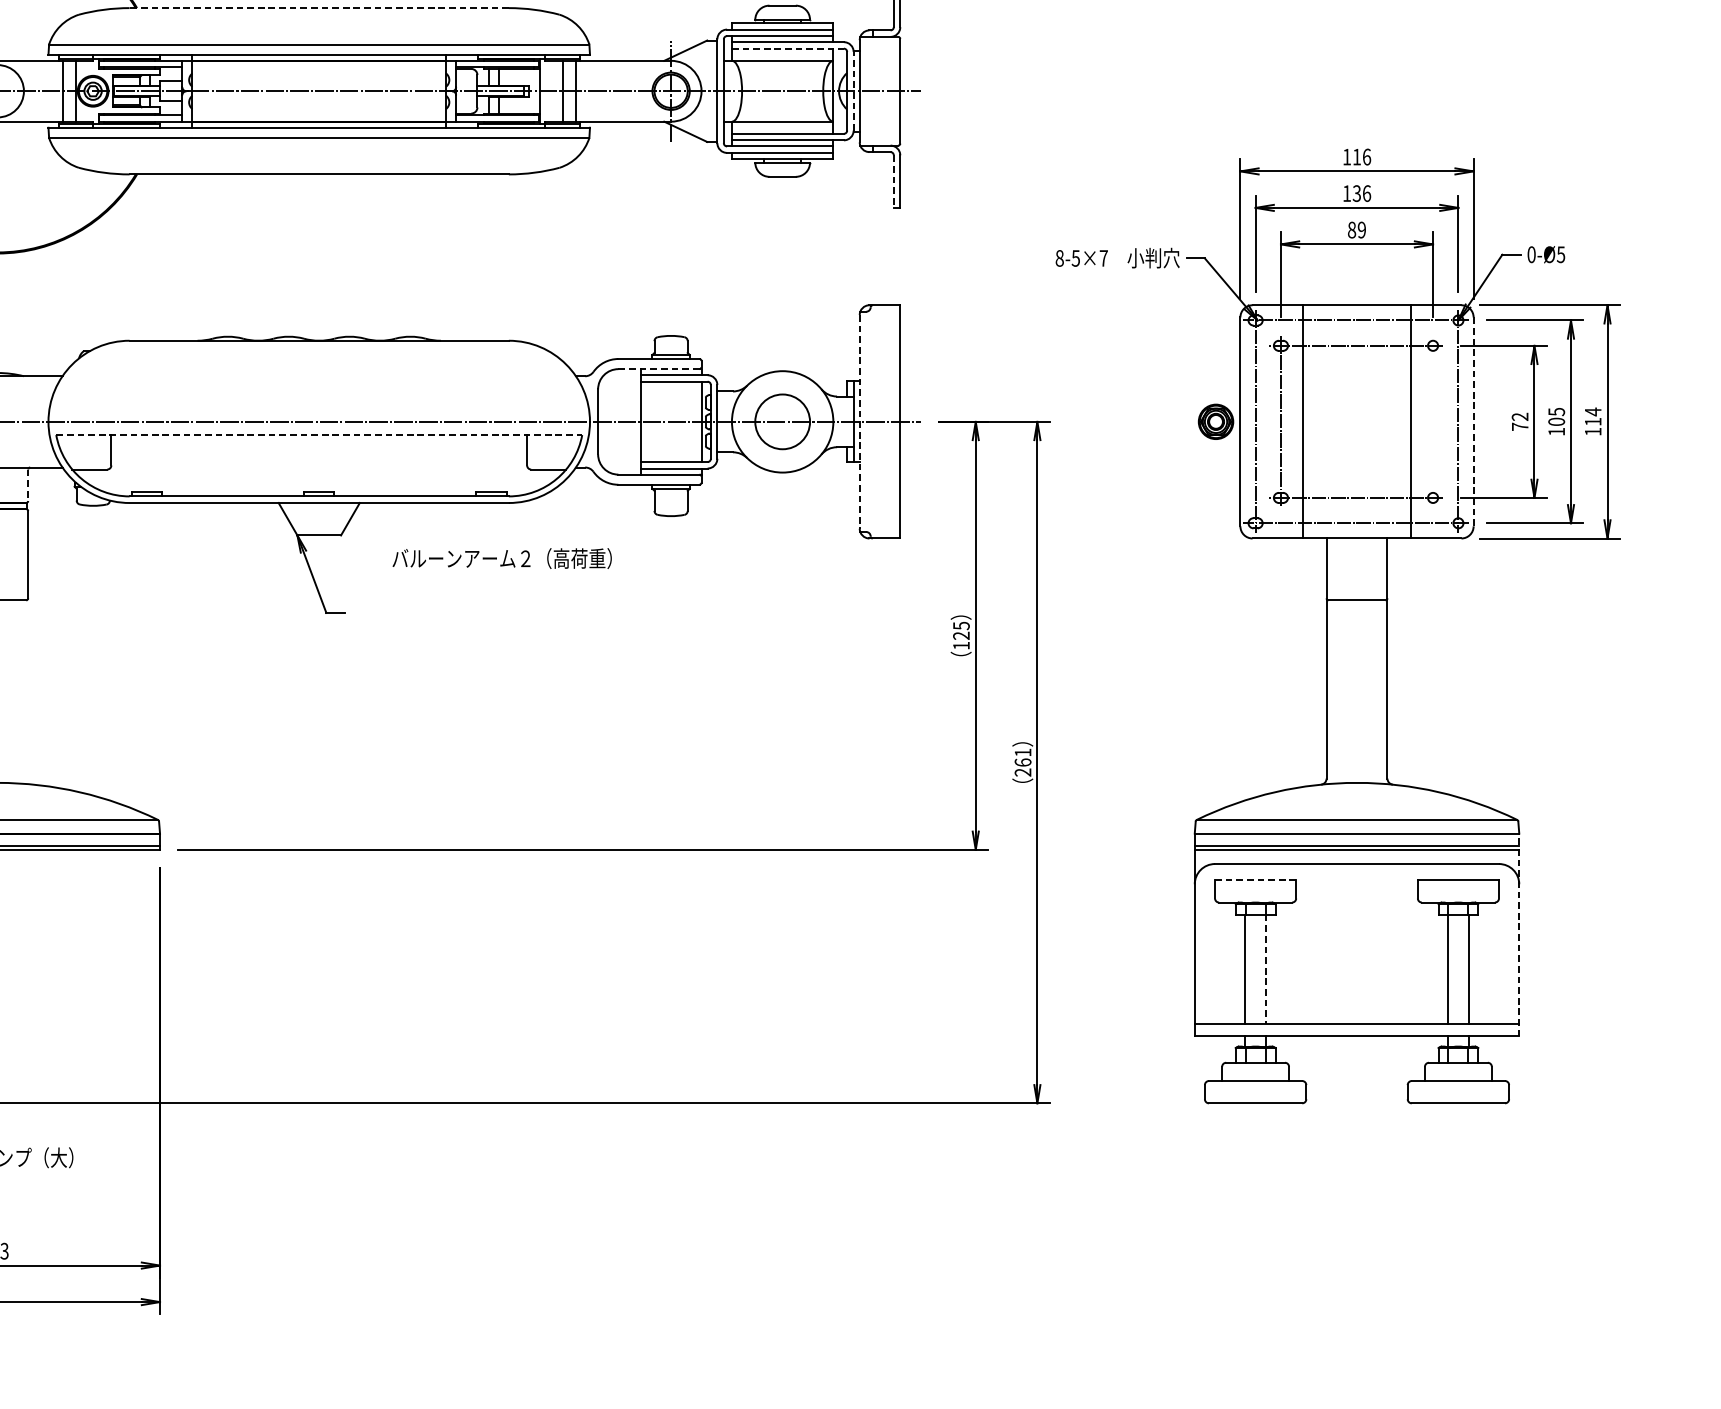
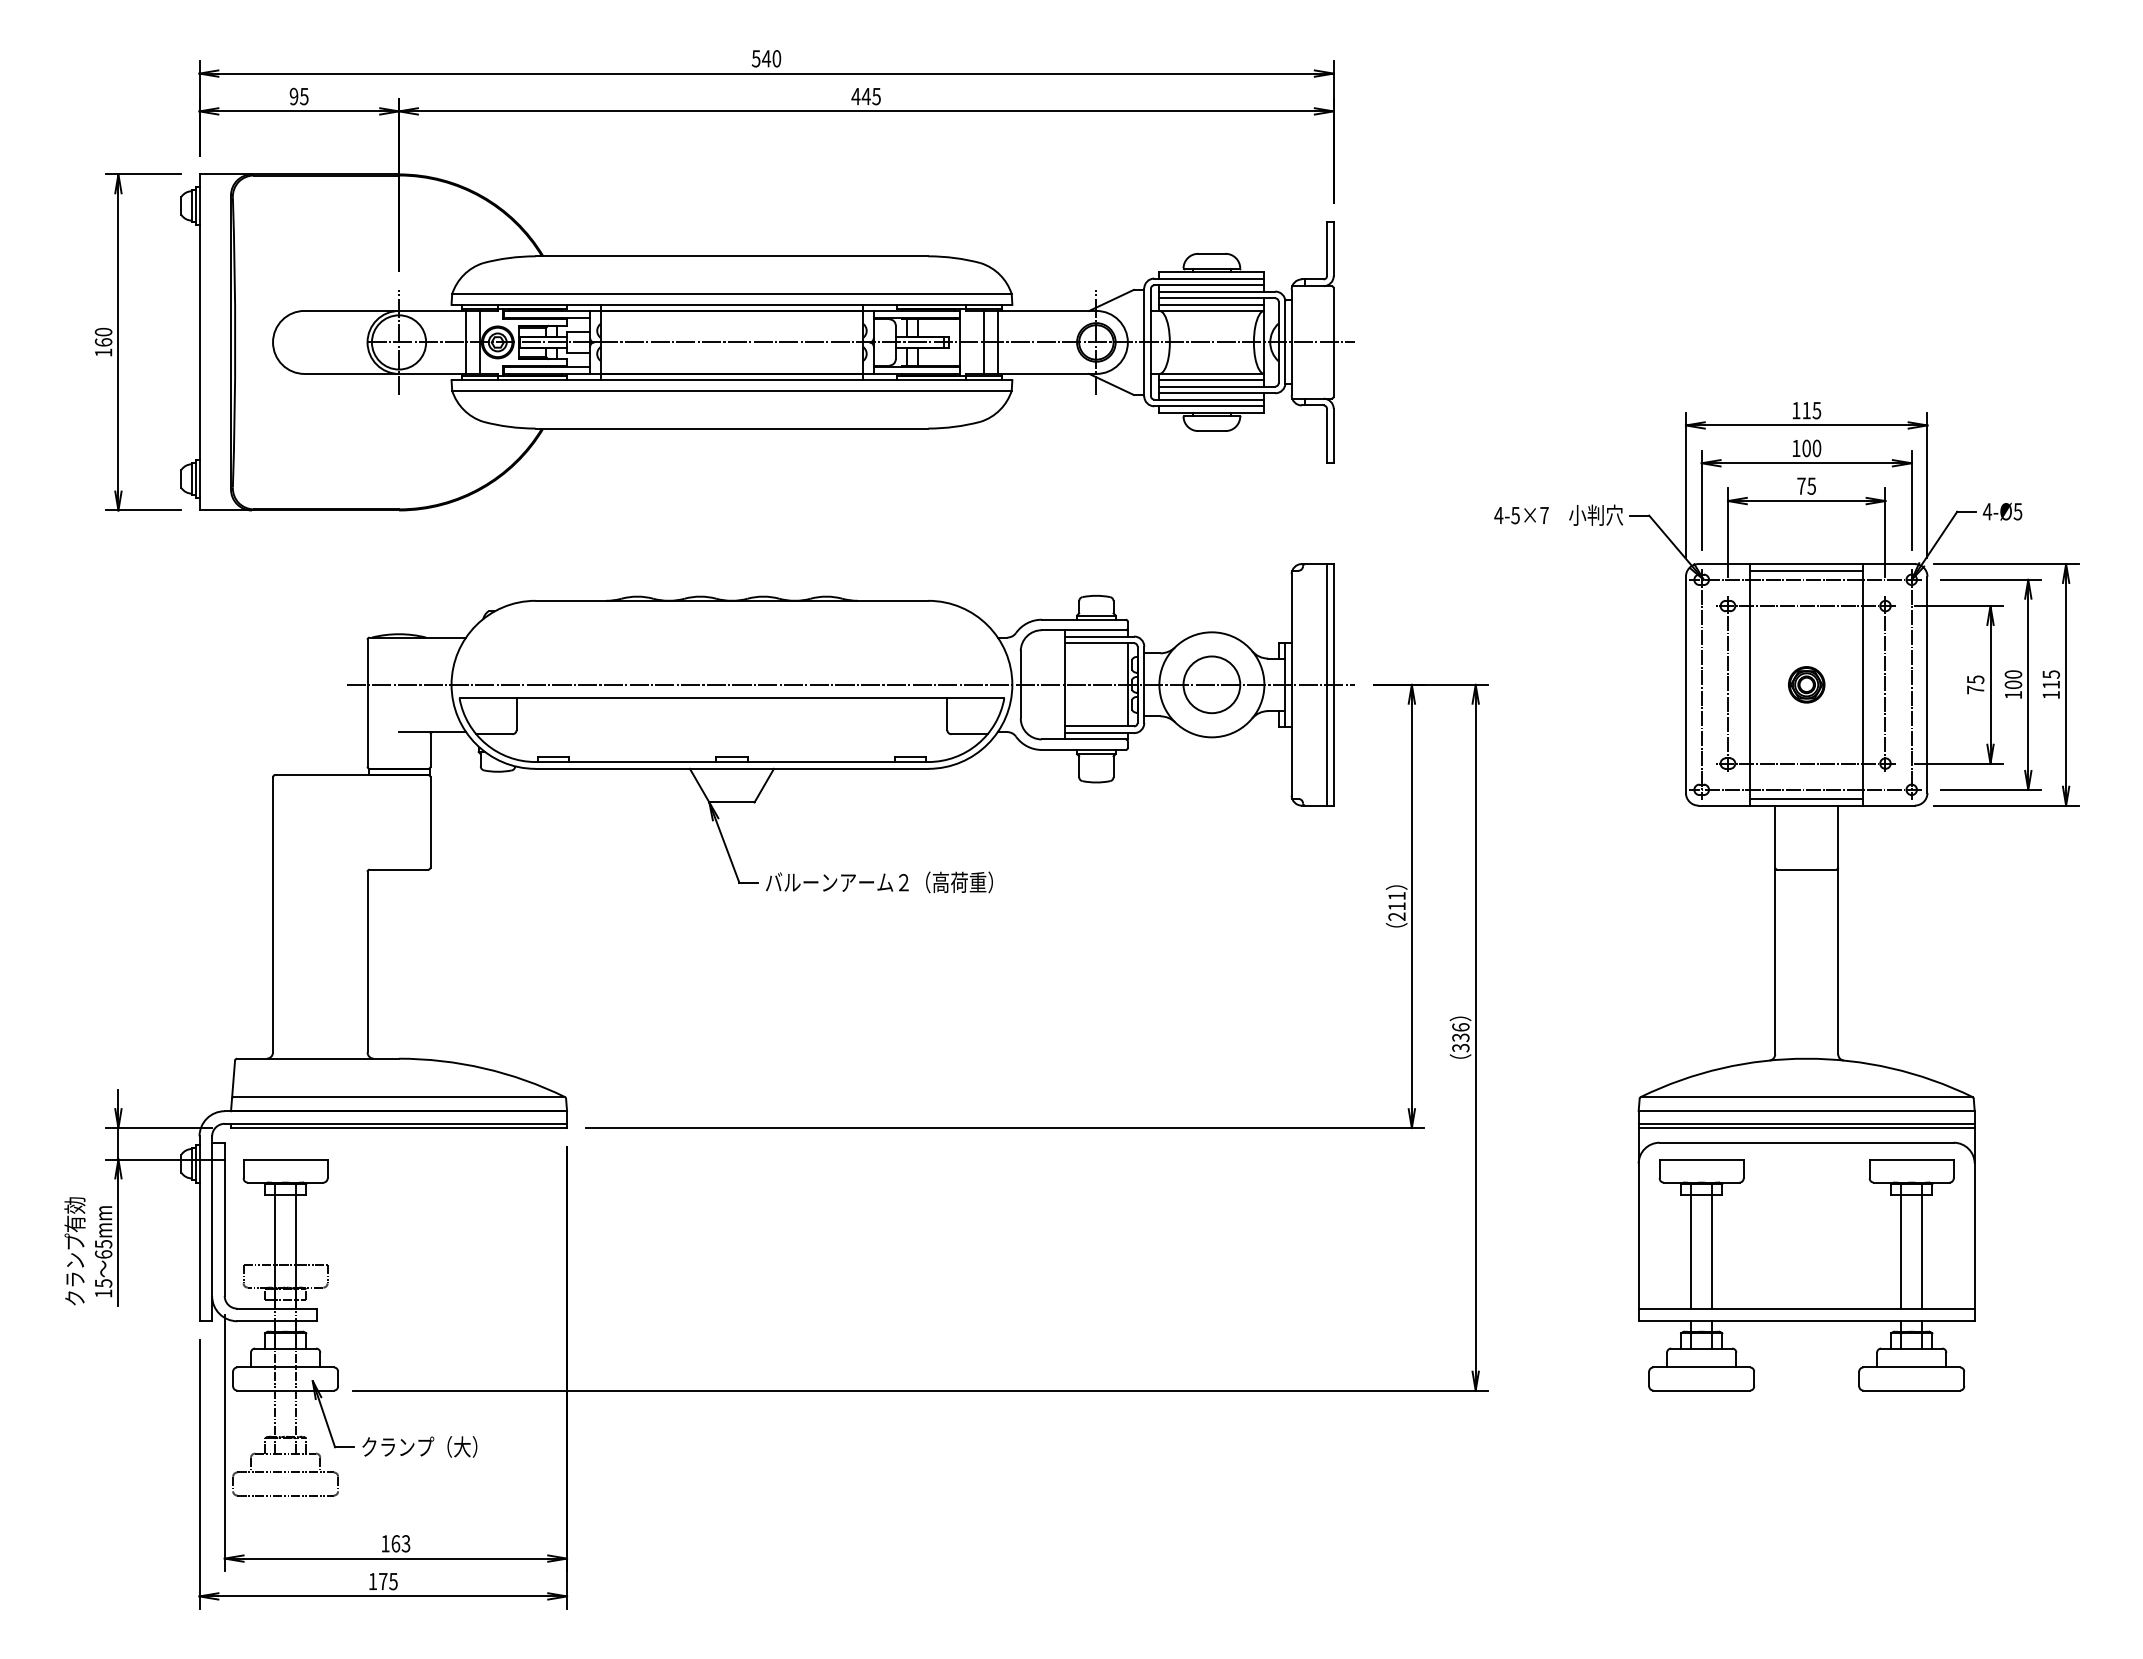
line: (318, 8) -> (731, 256), dashed -> solid
line: (788, 48) -> (1217, 298), dashed -> solid
line: (782, 54) -> (1211, 304), added
line: (853, 91) -> (1285, 342), dashed -> solid
line: (782, 128) -> (1211, 380), added
text: (1366, 156) -> (1816, 410), 116 -> 115
line: (894, 182) -> (1327, 436), dashed -> solid
text: (1361, 193) -> (1811, 448), 136 -> 100
text: (1356, 229) -> (1806, 485), 89 -> 75
text: (1531, 254) -> (1987, 511), 0-Ø5 -> 4-Ø5
text: (1059, 258) -> (1498, 515), 8-5×7 -> 4-5×7
line: (1356, 311) -> (1806, 570), added
line: (660, 369) -> (1085, 630), dashed -> solid
text: (1556, 411) -> (2013, 674), 105 -> 100
text: (1592, 411) -> (2050, 674), 114 -> 115
text: (1520, 416) -> (1975, 679), 72 -> 75
line: (859, 421) -> (1291, 684), dashed -> solid
line: (894, 421) -> (1327, 684), added
part: (1215, 421) -> (1806, 684), moved
line: (1433, 421) -> (1885, 684), added
line: (1473, 422) -> (1927, 685), dashed -> solid
line: (319, 435) -> (732, 698), dashed -> solid
line: (28, 485) -> (430, 750), dashed -> solid
line: (1356, 531) -> (1806, 798), added
text: (502, 558) -> (879, 882), moved
text: (960, 635) -> (1396, 906), 125 -> 211
text: (1022, 762) -> (1460, 1037), 261 -> 336
line: (1255, 880) -> (1701, 1159), dashed -> solid
line: (1519, 934) -> (1974, 1215), dashed -> solid
line: (1266, 969) -> (1712, 1251), dashed -> solid

